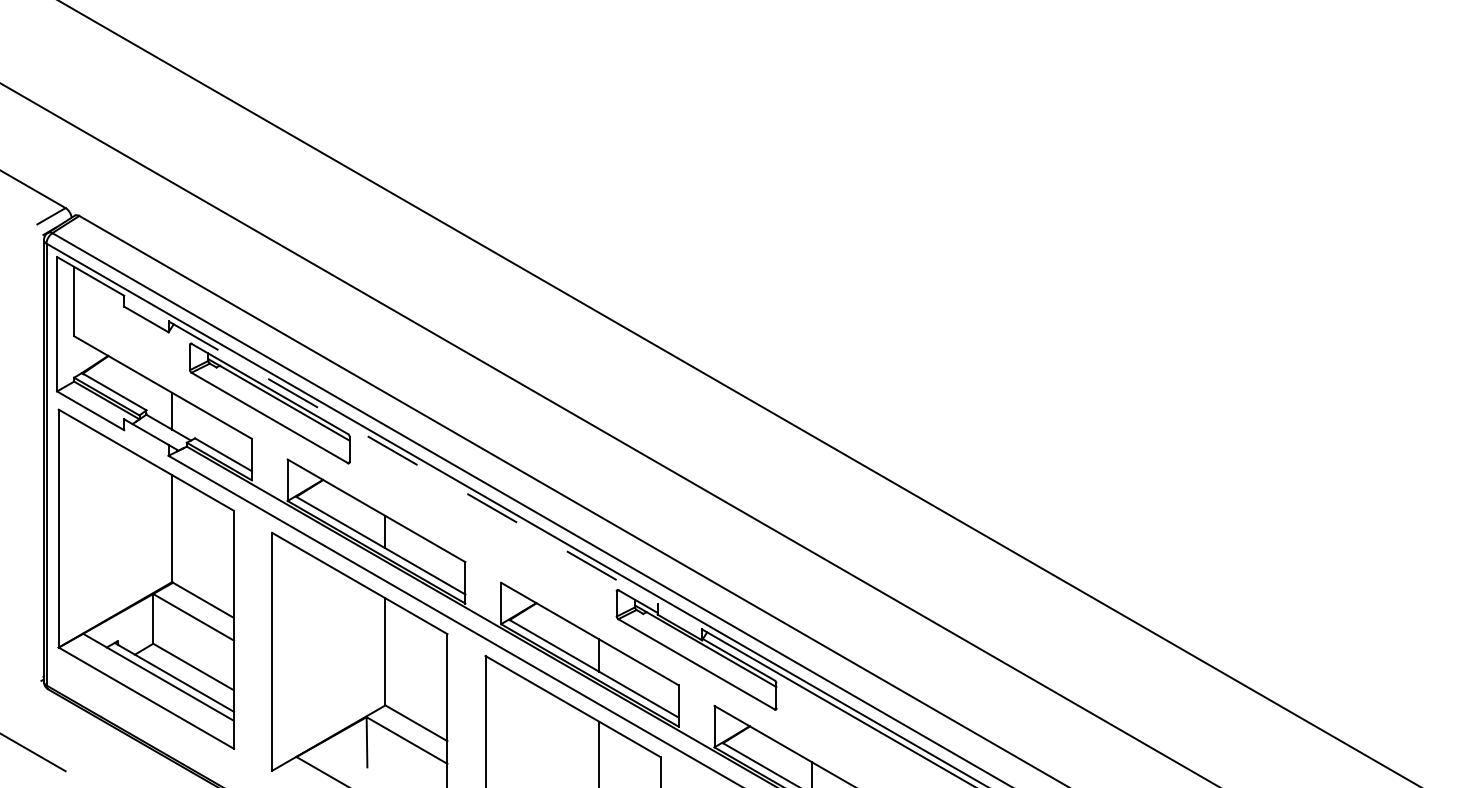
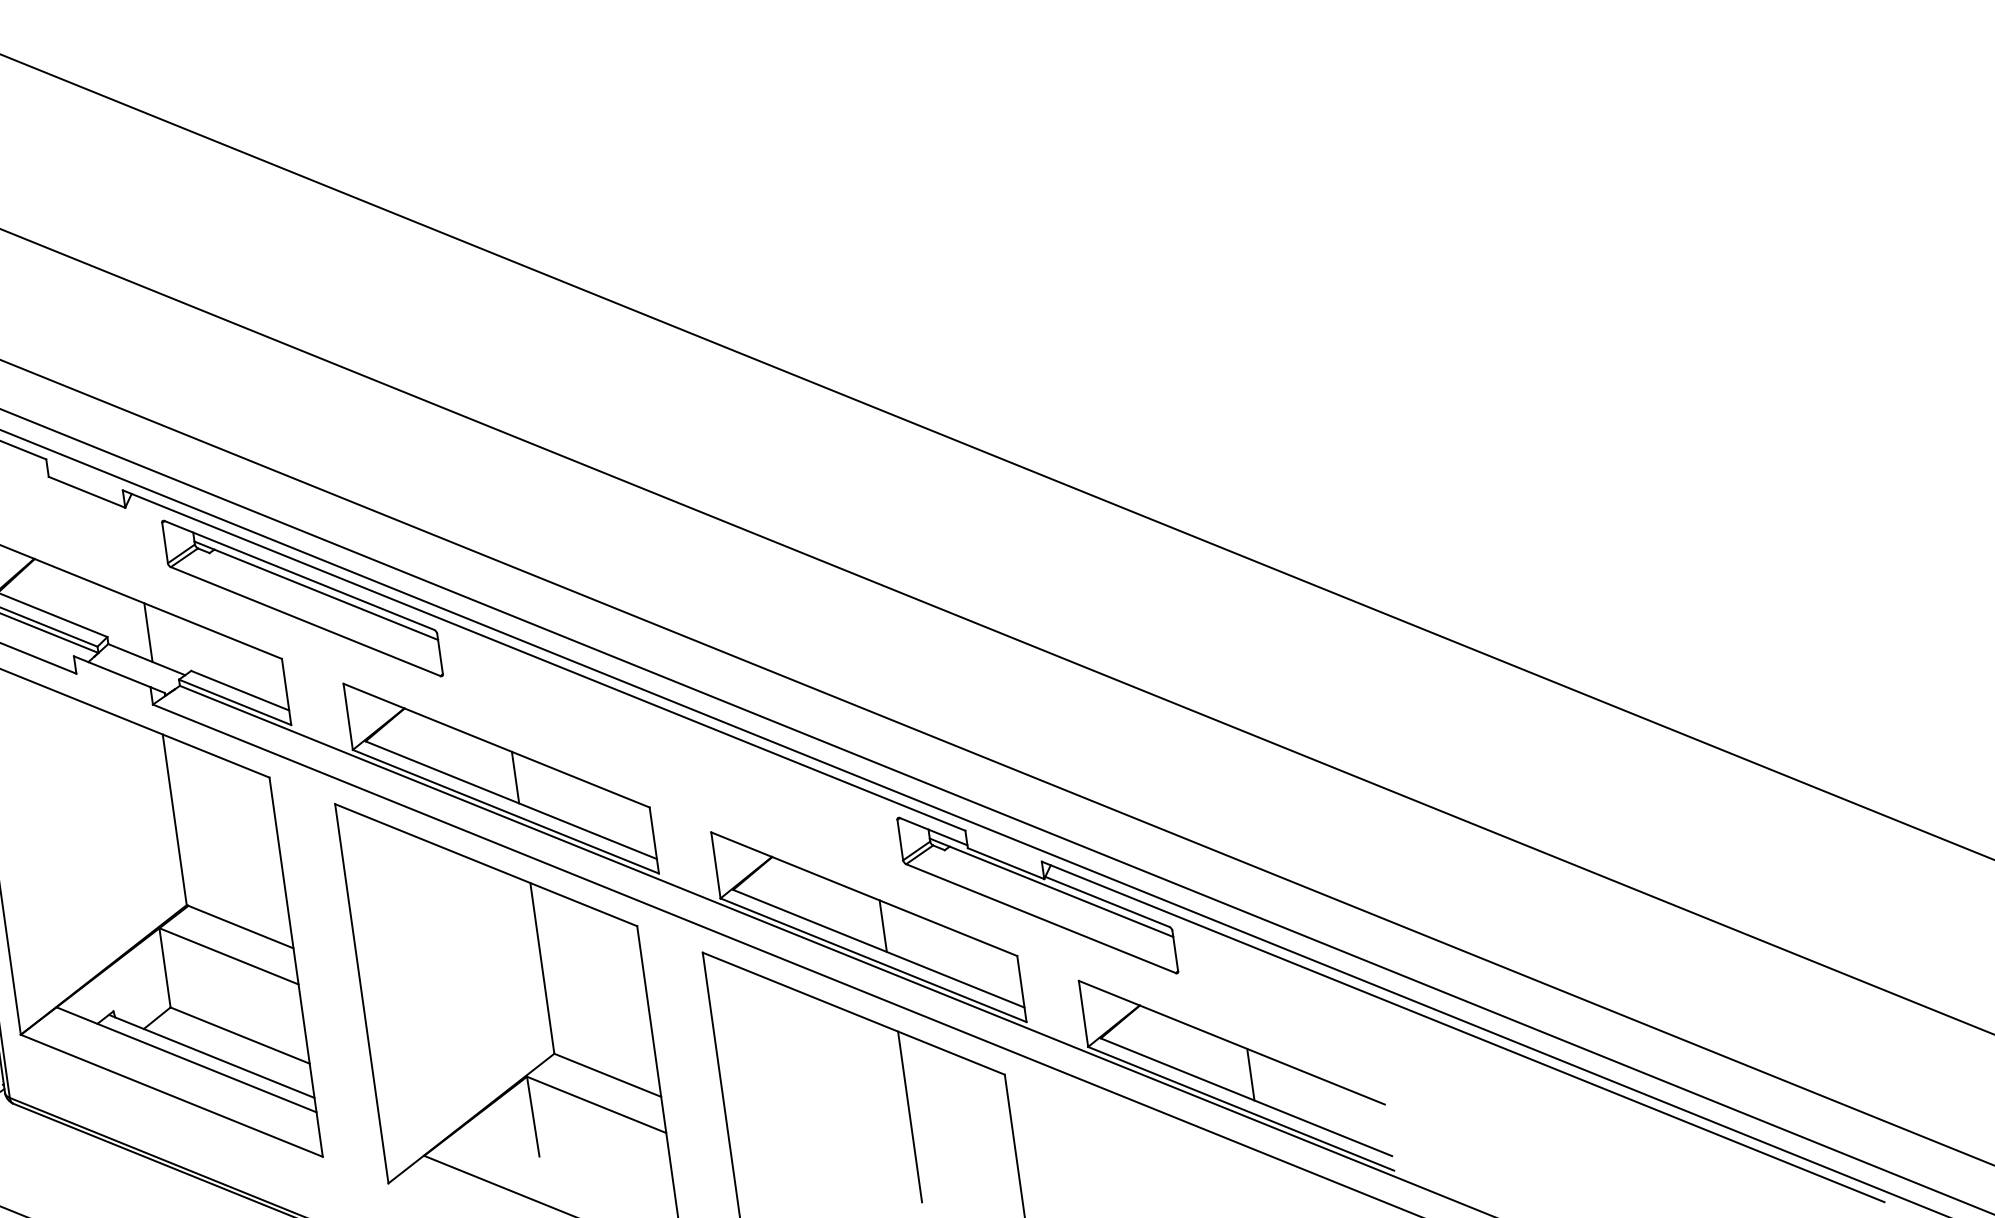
line: (413, 462) -> (544, 660), dashed -> solid

